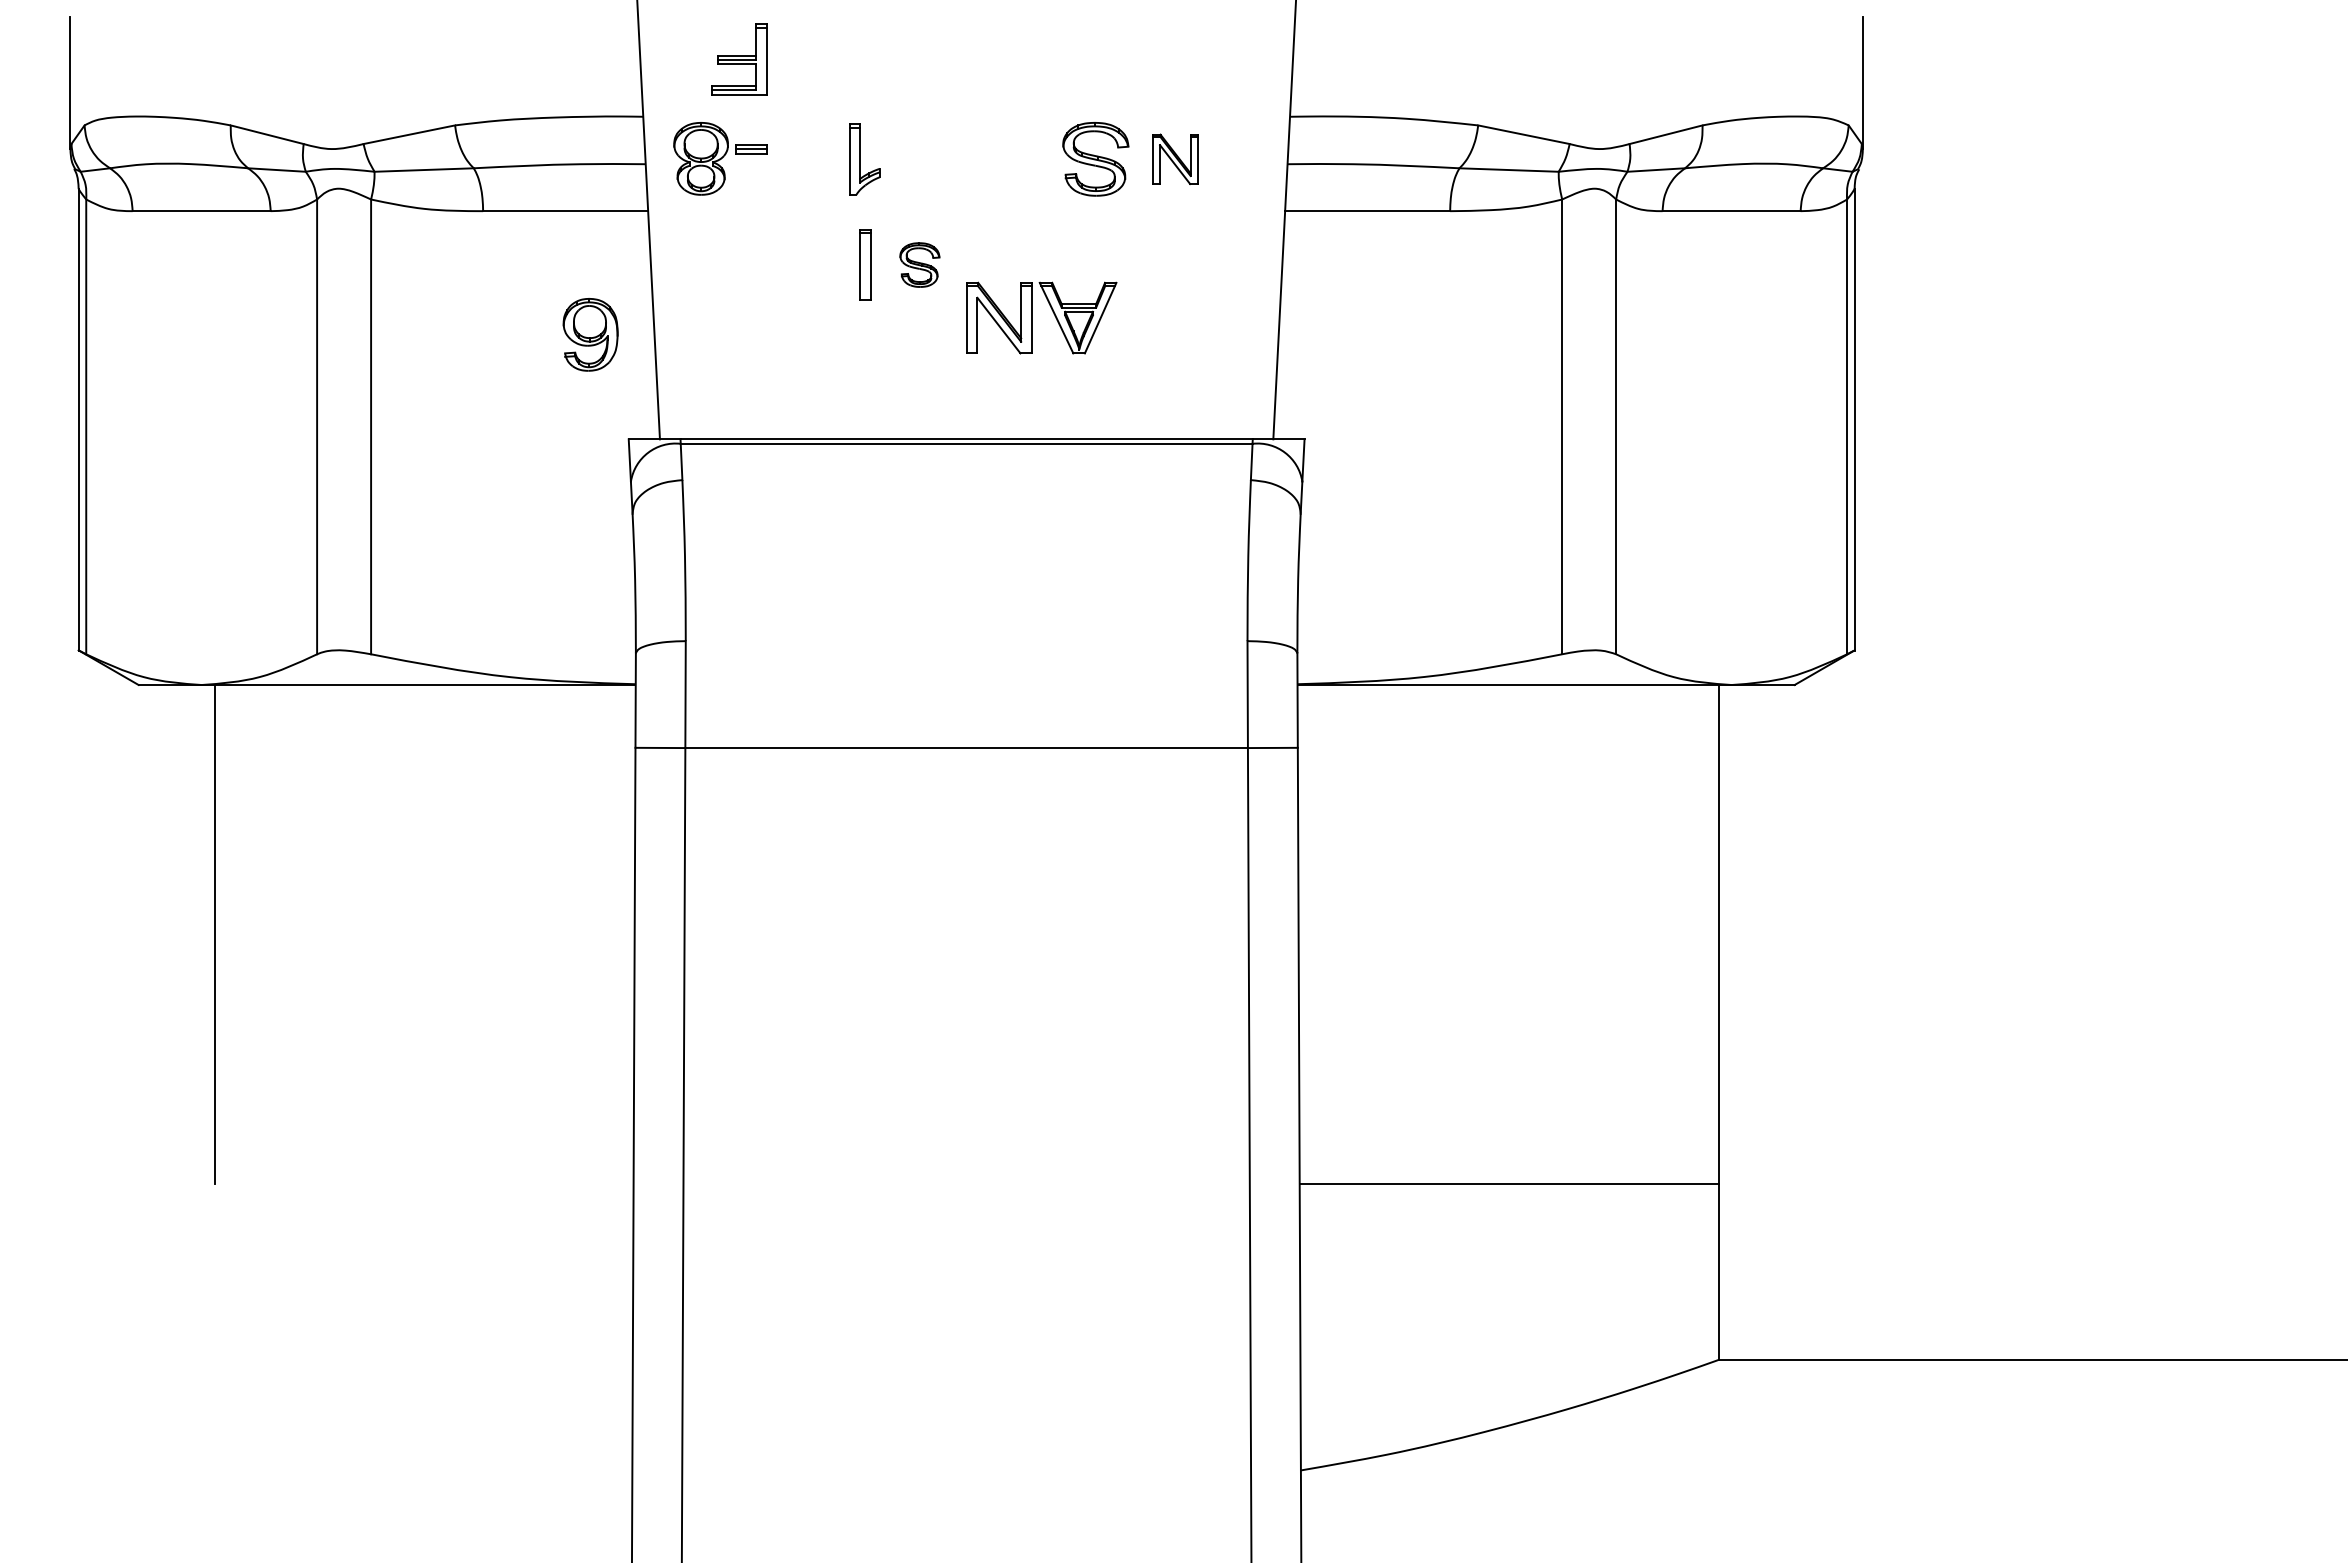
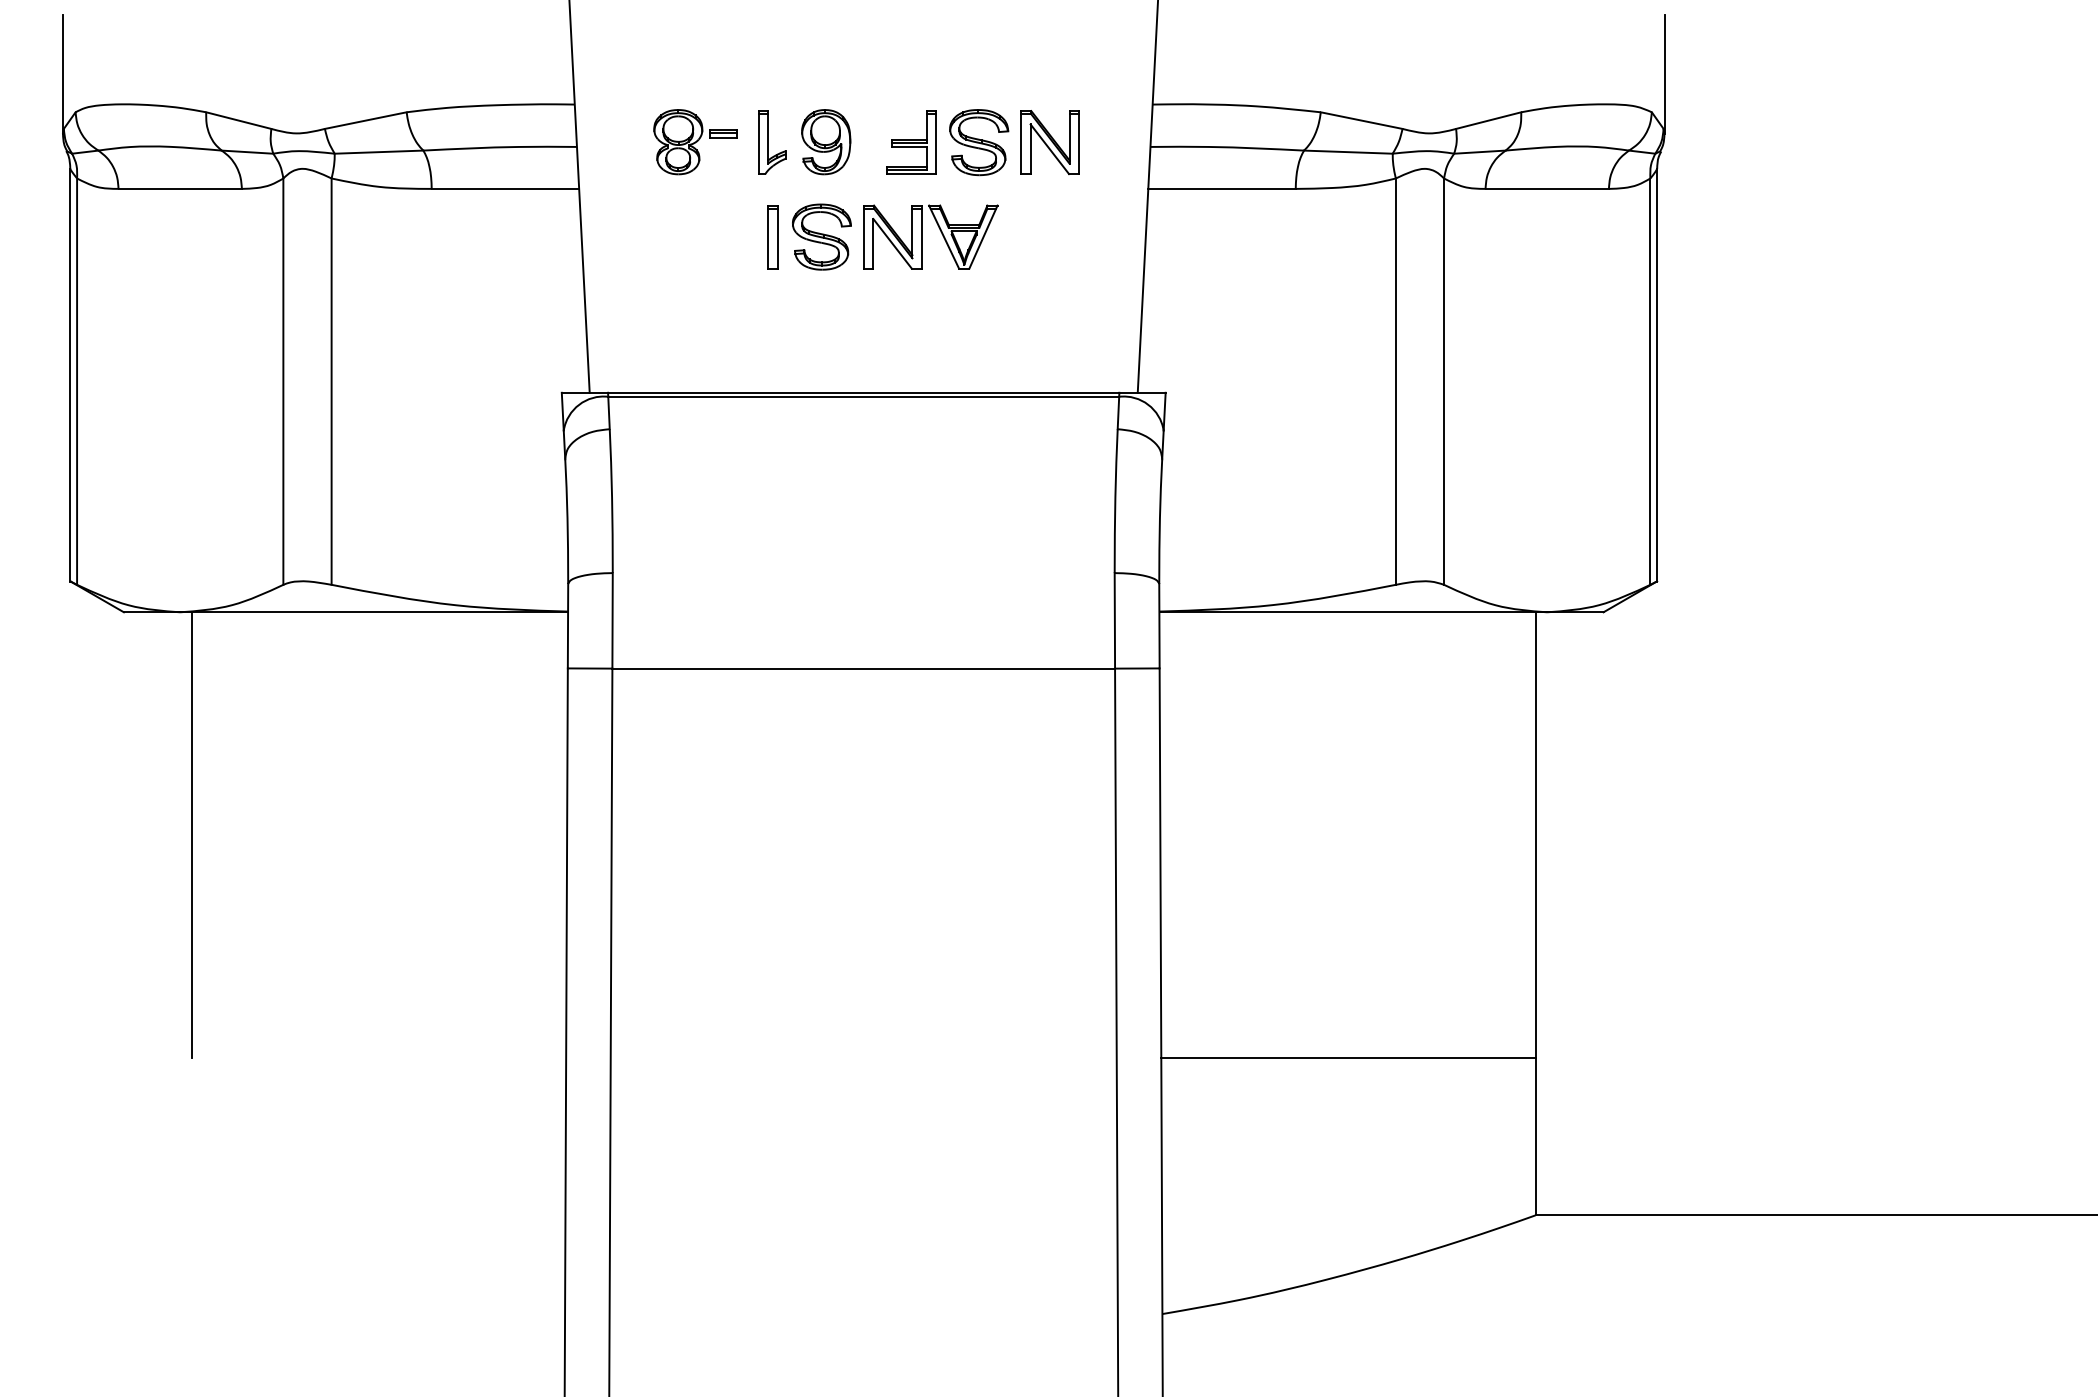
part: (739, 59) -> (911, 142), moved
part: (720, 158) -> (695, 141), moved
part: (1175, 159) -> (1050, 142), size x1.43
part: (919, 264) -> (821, 236), size x1.67
part: (1032, 317) -> (922, 236), moved
part: (590, 334) -> (826, 141), moved

